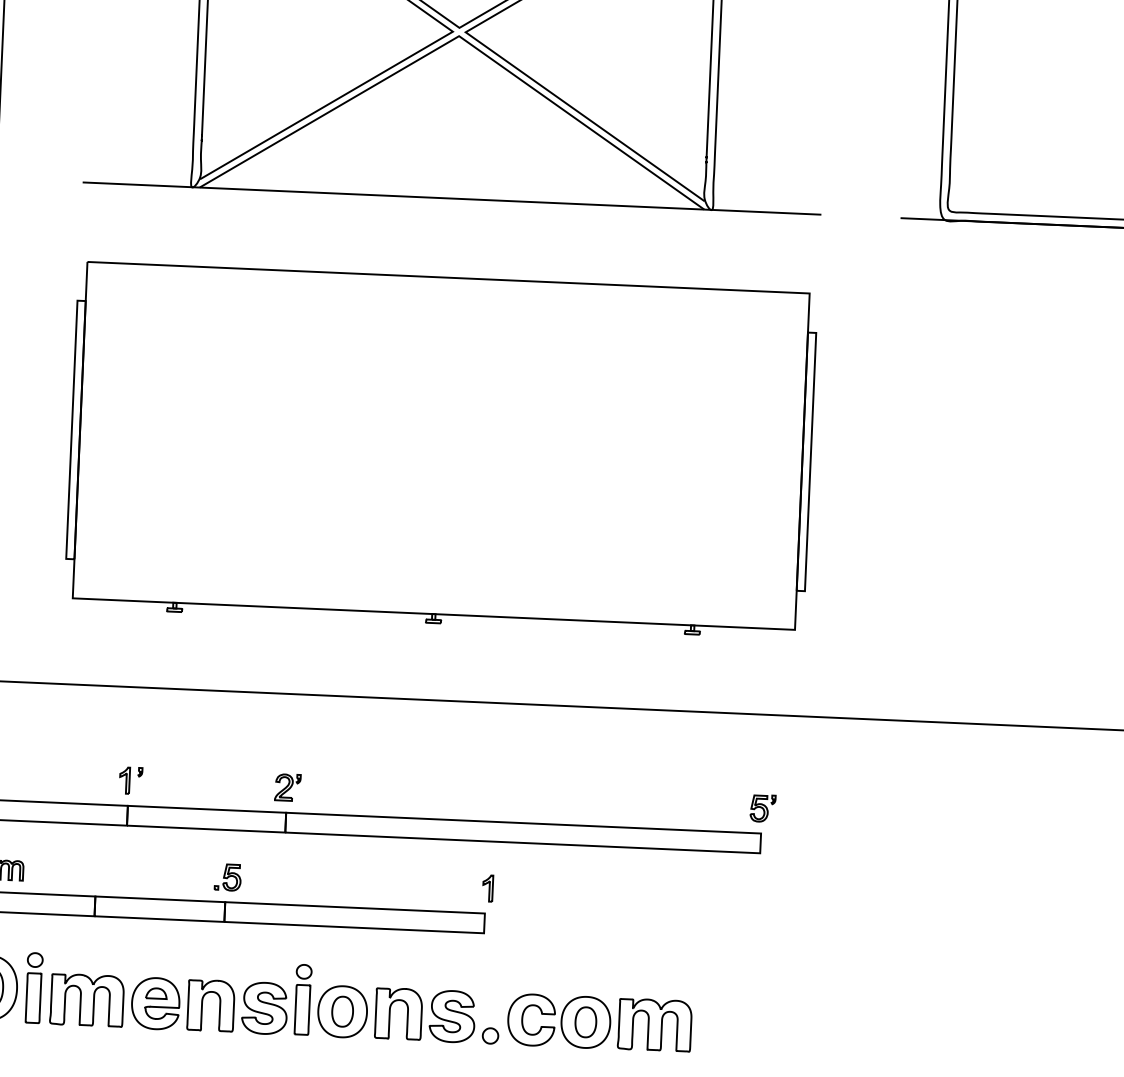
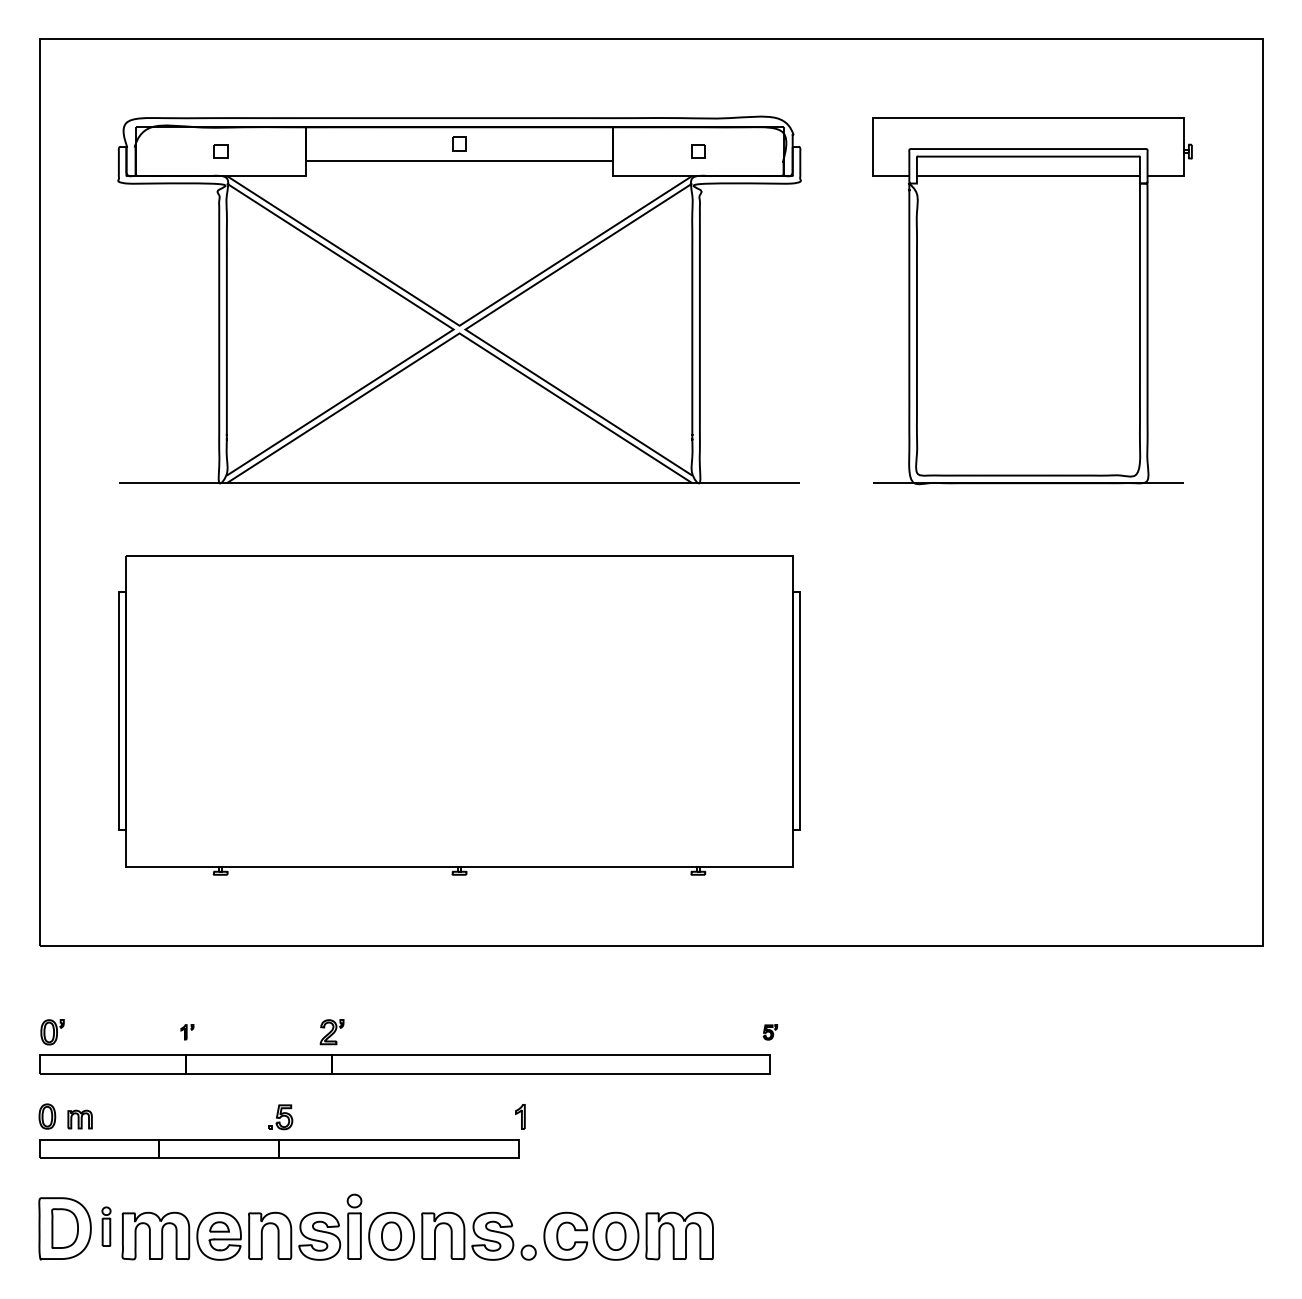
part: (131, 781) -> (187, 1032), size x0.6
part: (763, 808) -> (770, 1032), size x0.6
part: (34, 987) -> (106, 1226), size x0.6

